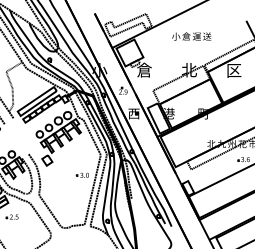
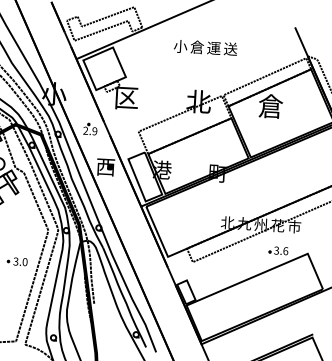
text: (144, 69) -> (126, 96), 倉 -> 区
text: (233, 70) -> (269, 106), 区 -> 倉

